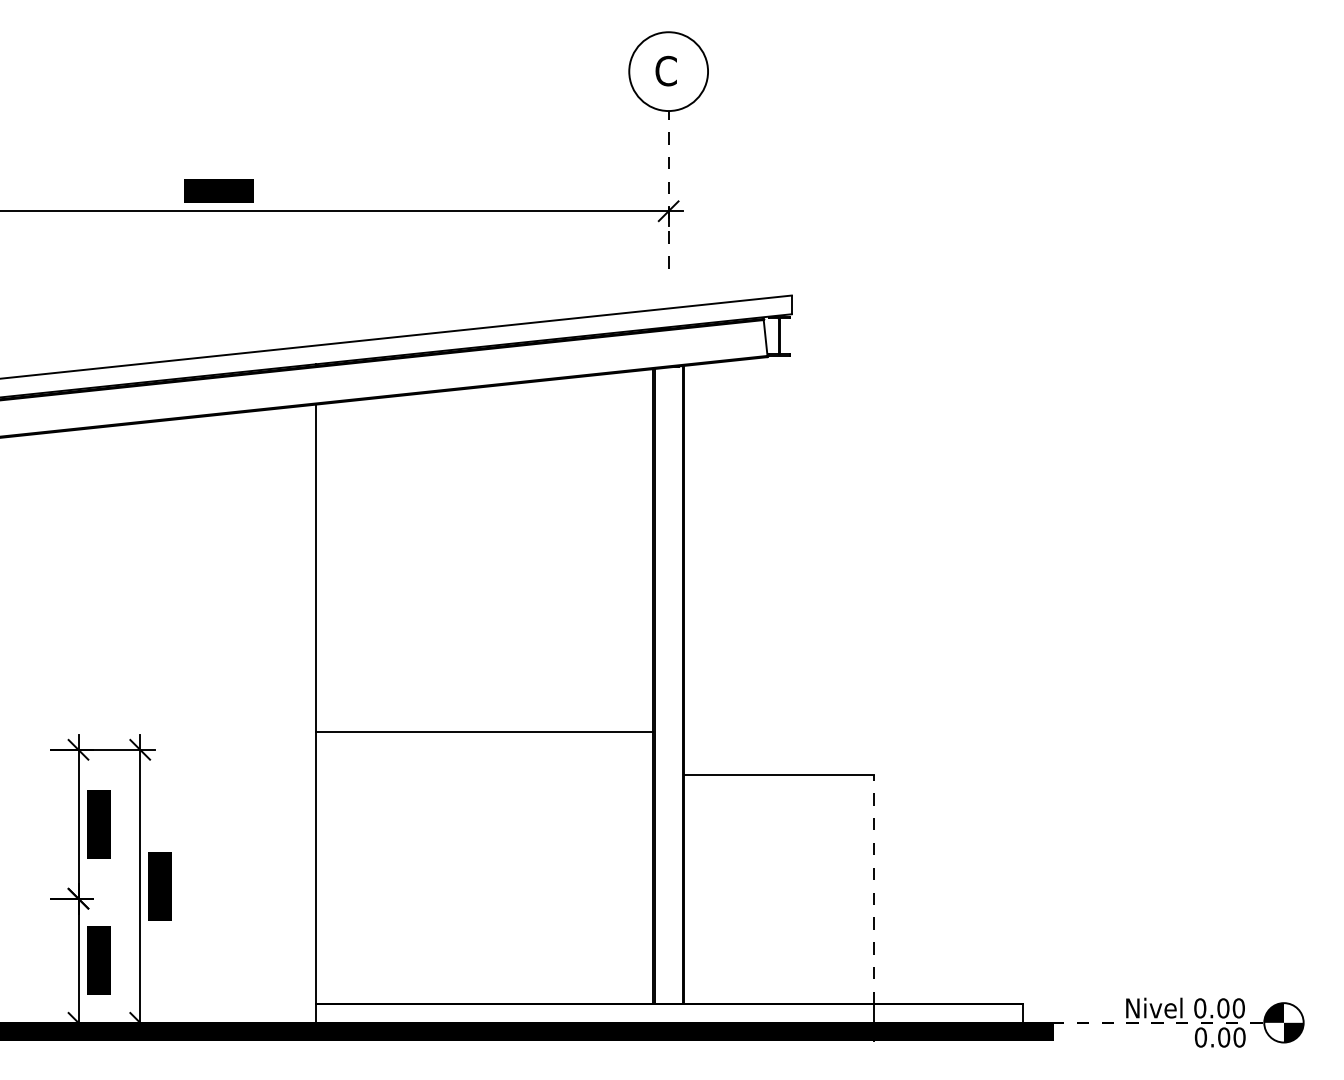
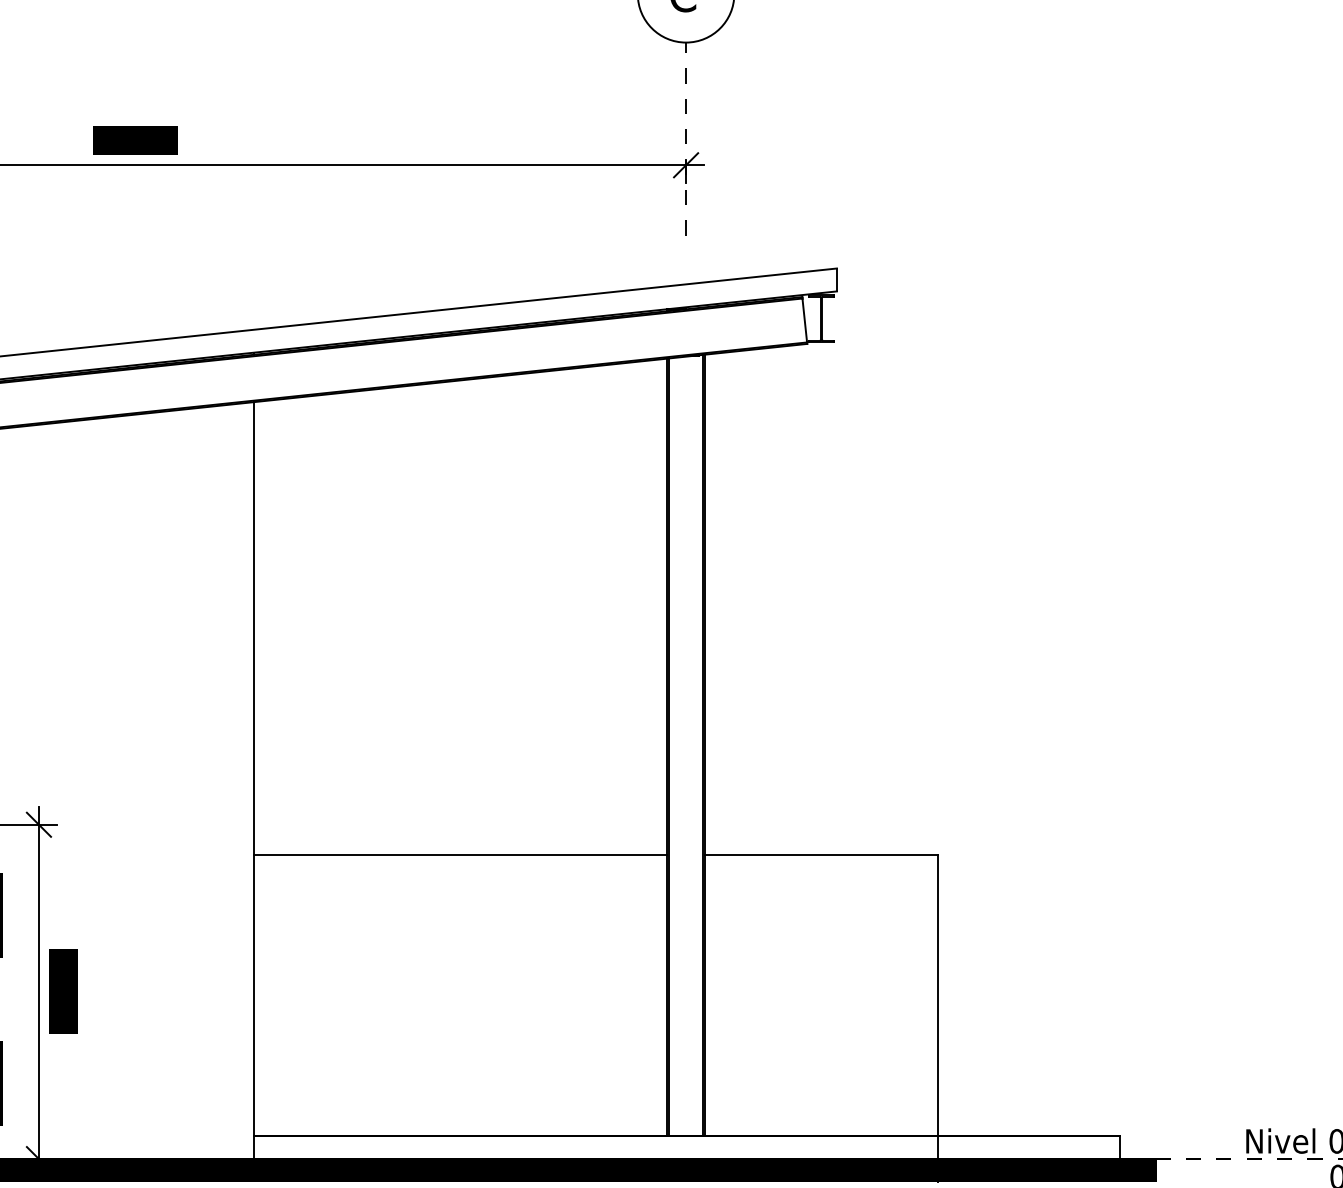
line: (483, 731) -> (459, 854), moved
line: (874, 889) -> (938, 995), dashed -> solid

